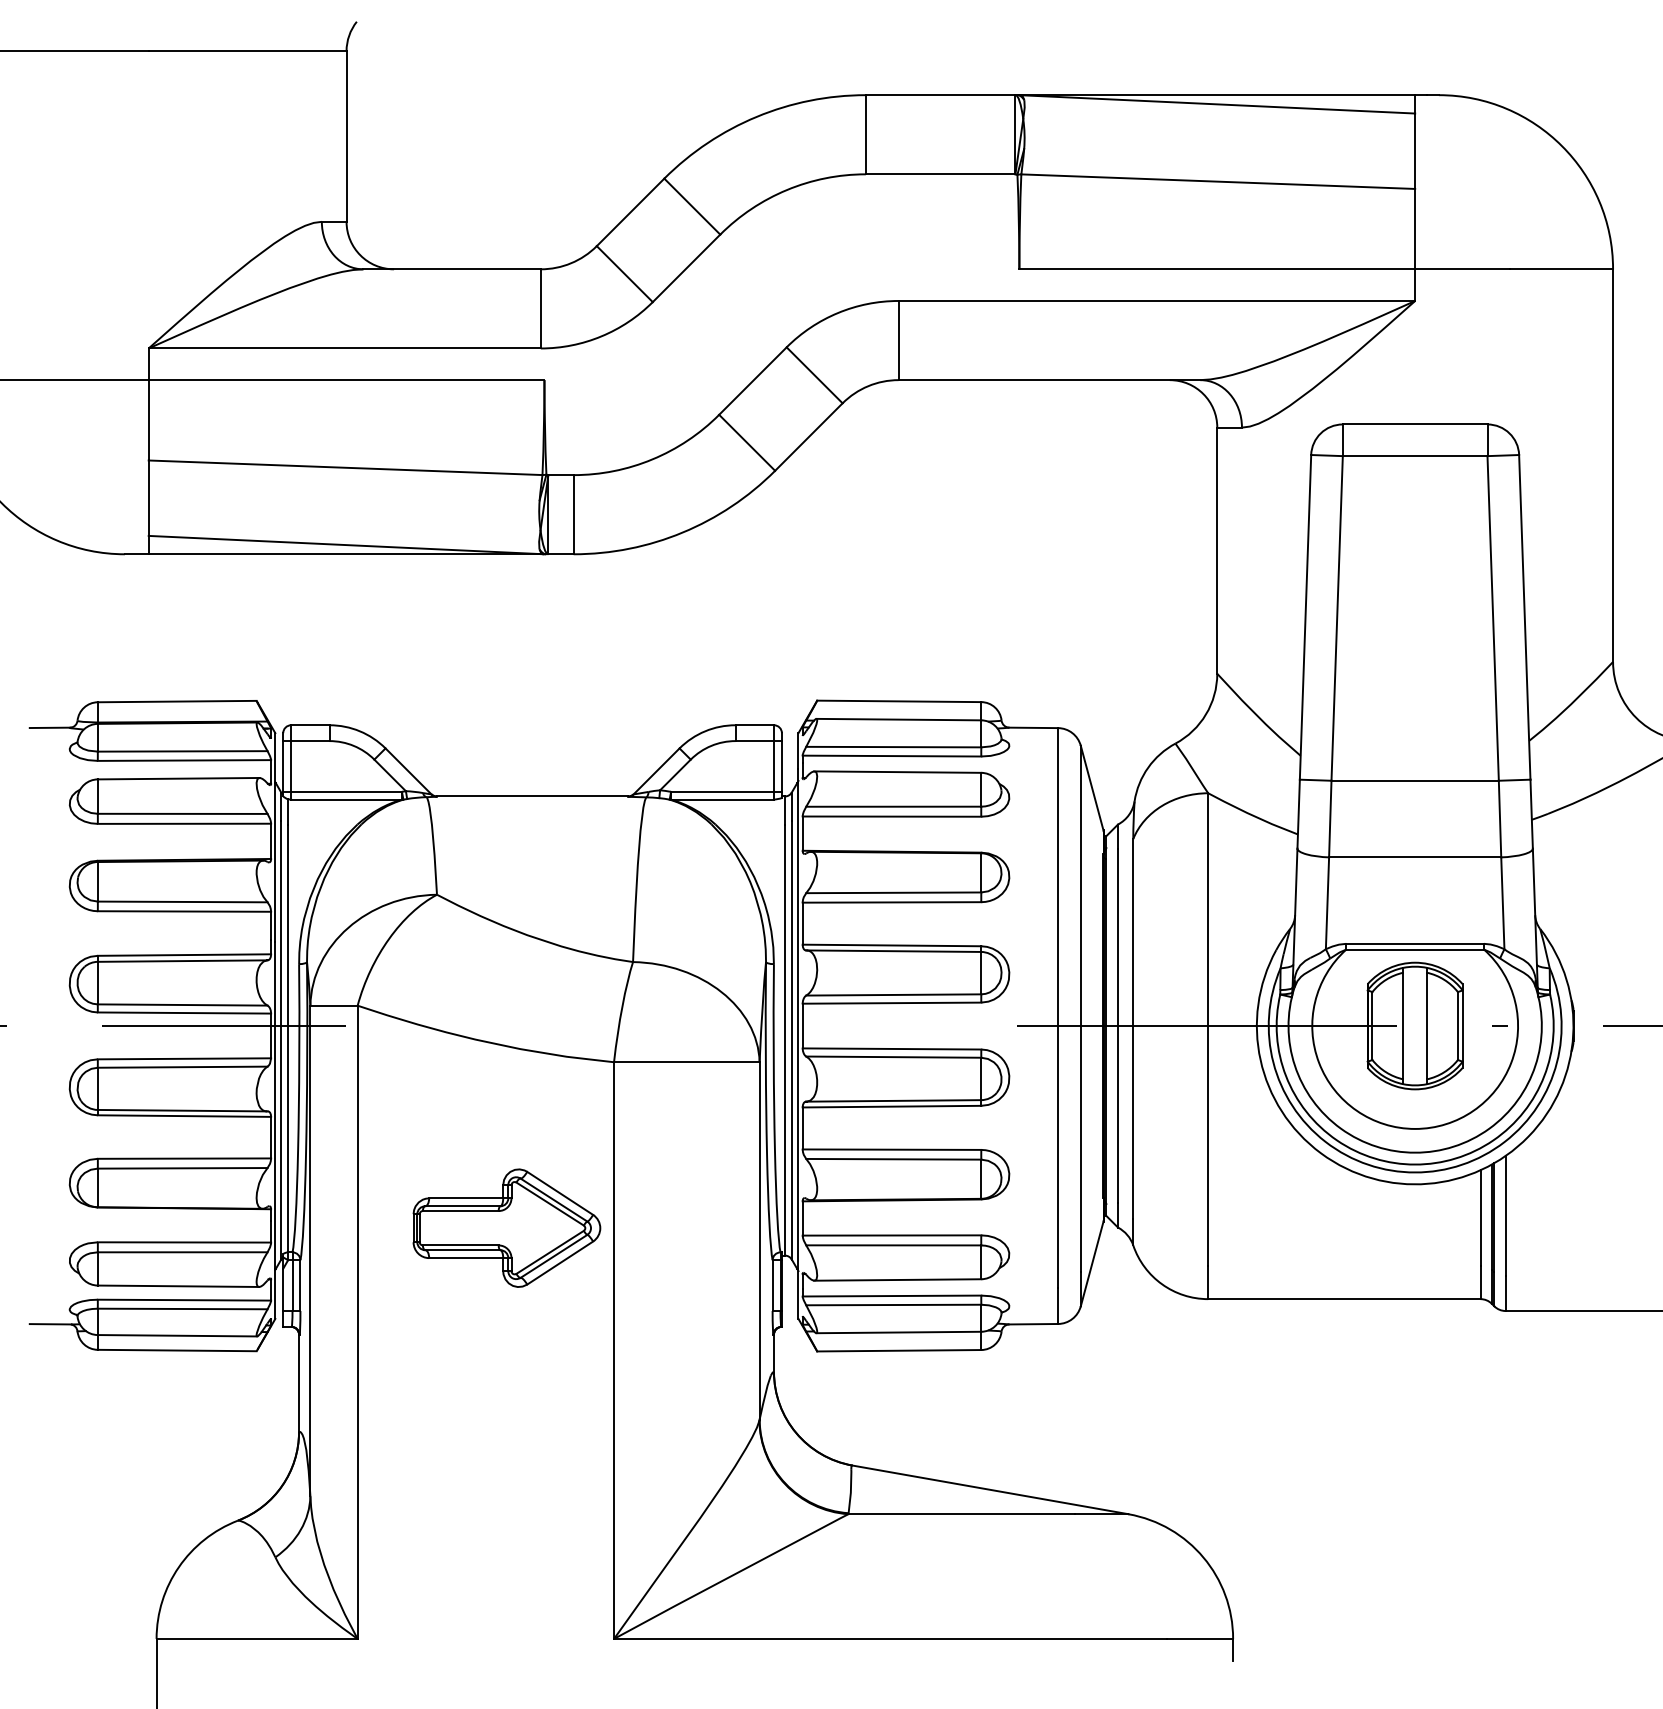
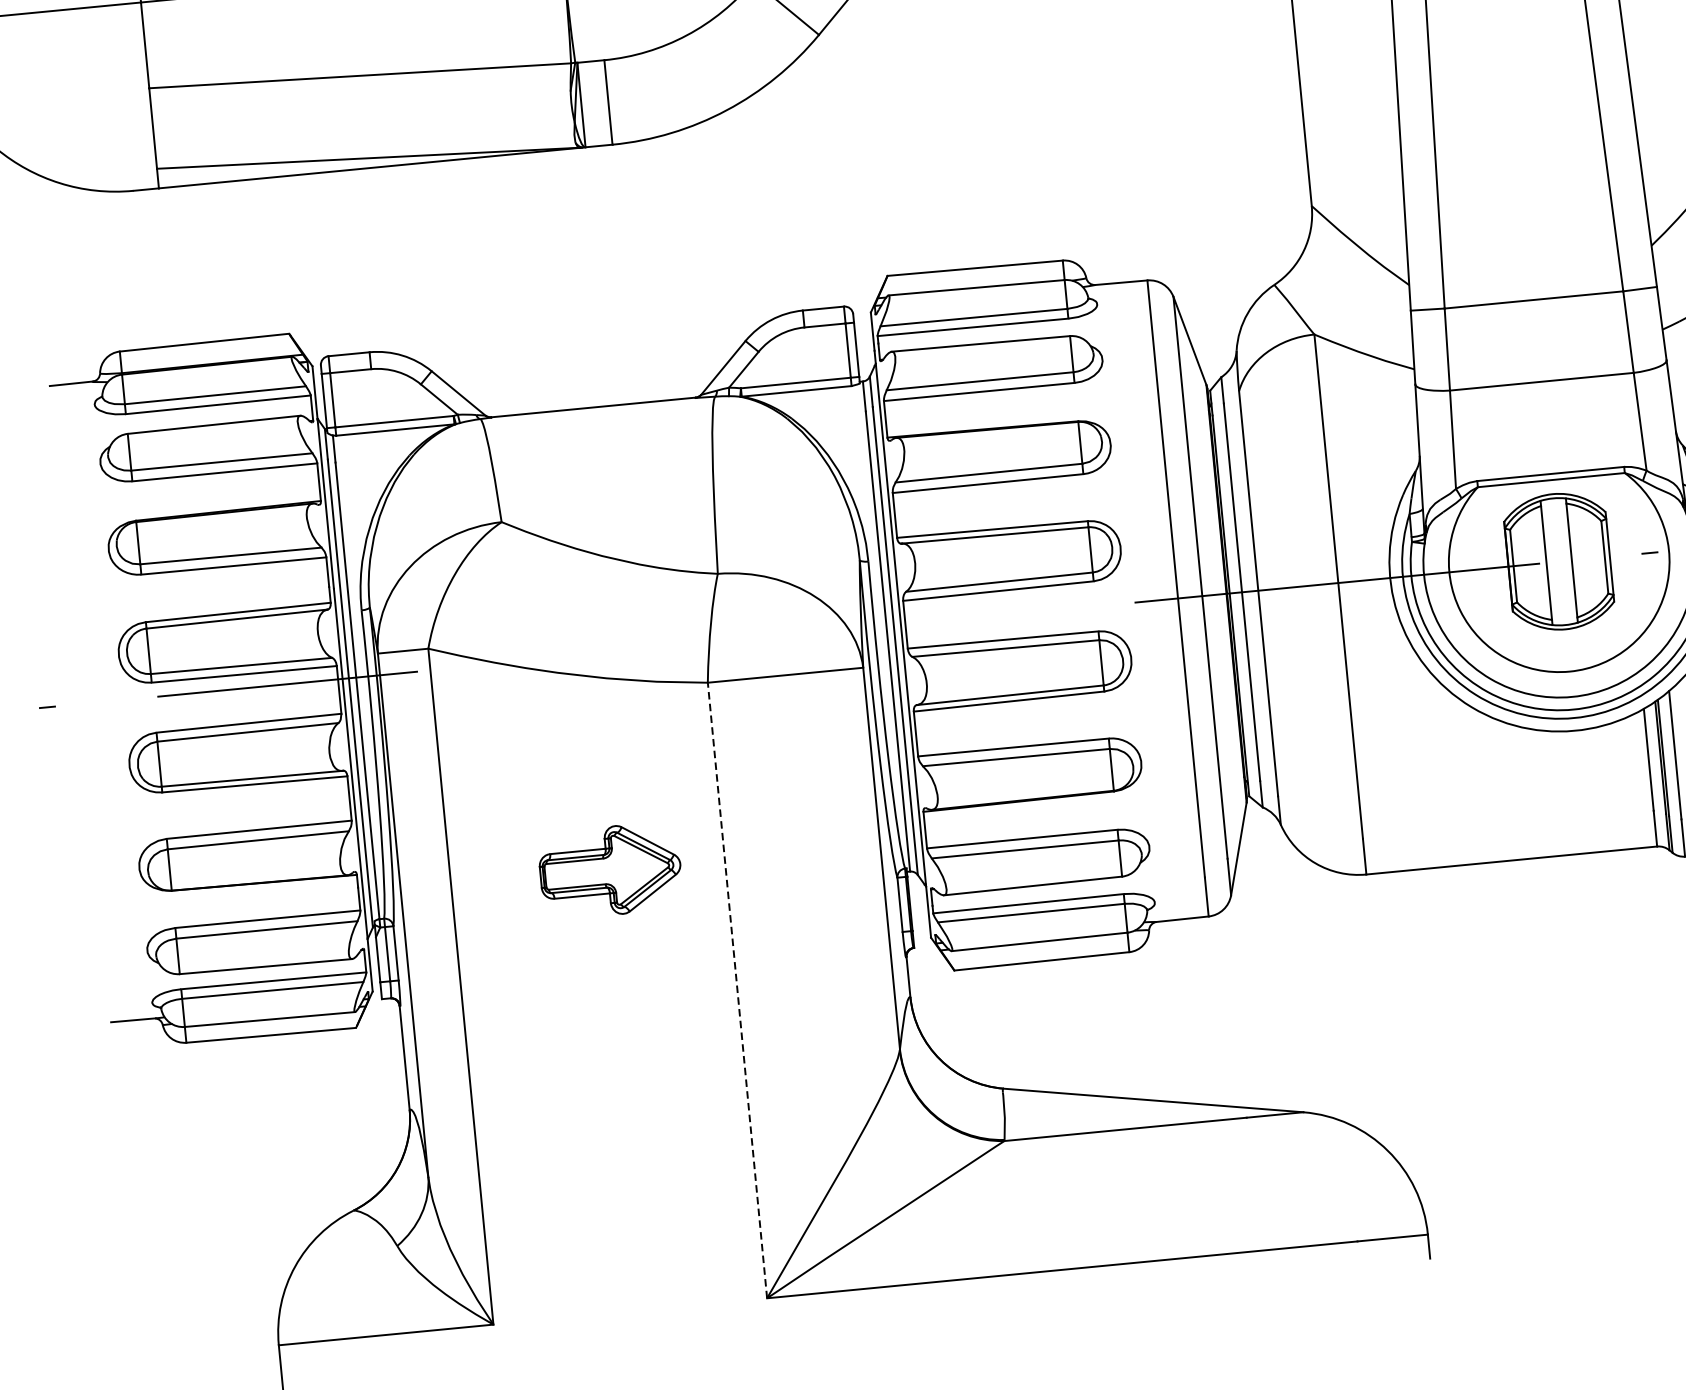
part: (506, 1227) -> (610, 870), size x0.7
line: (614, 1350) -> (737, 990), solid -> dashed

